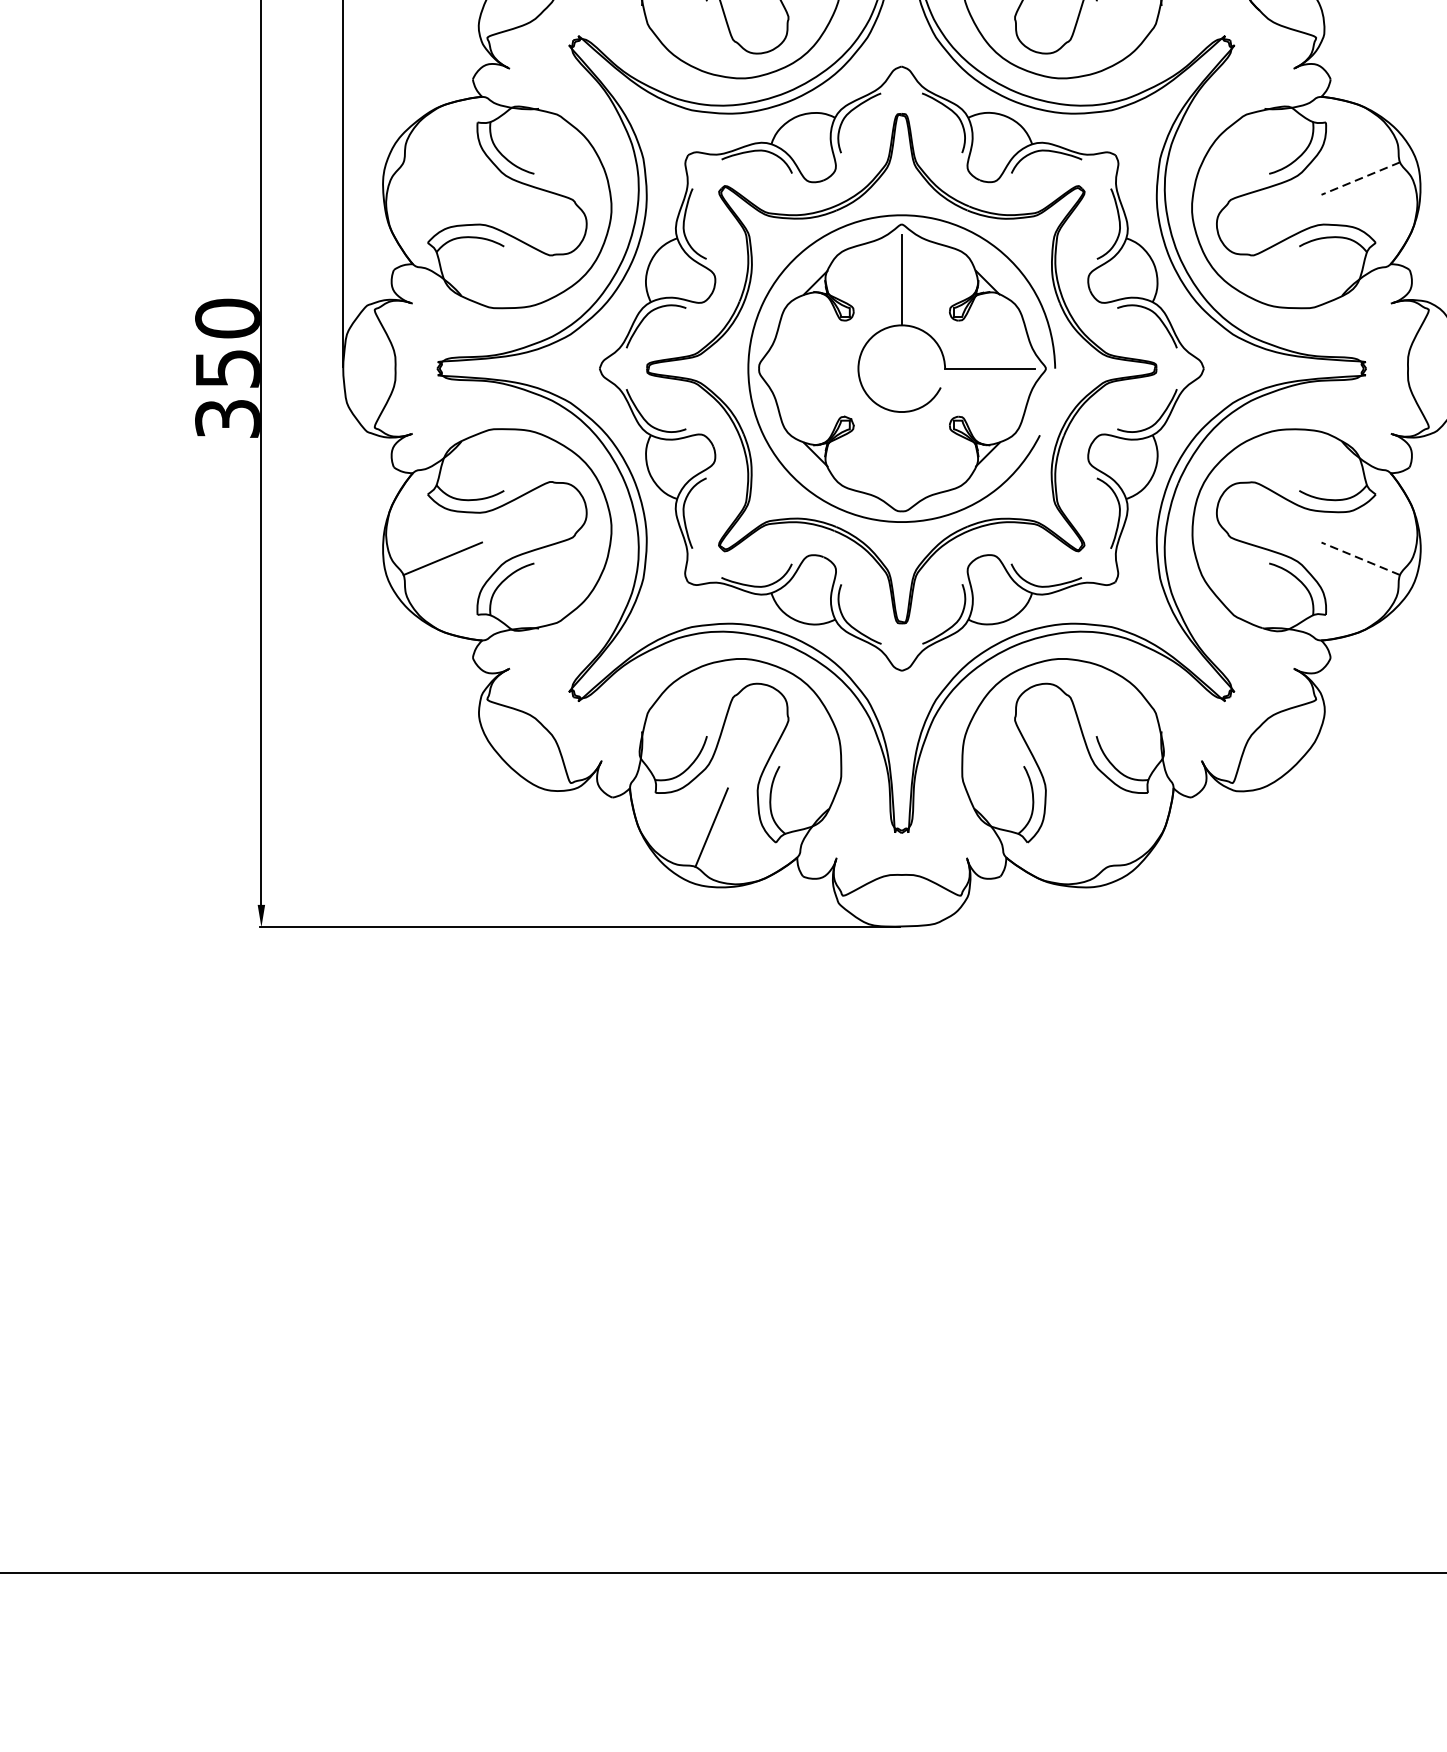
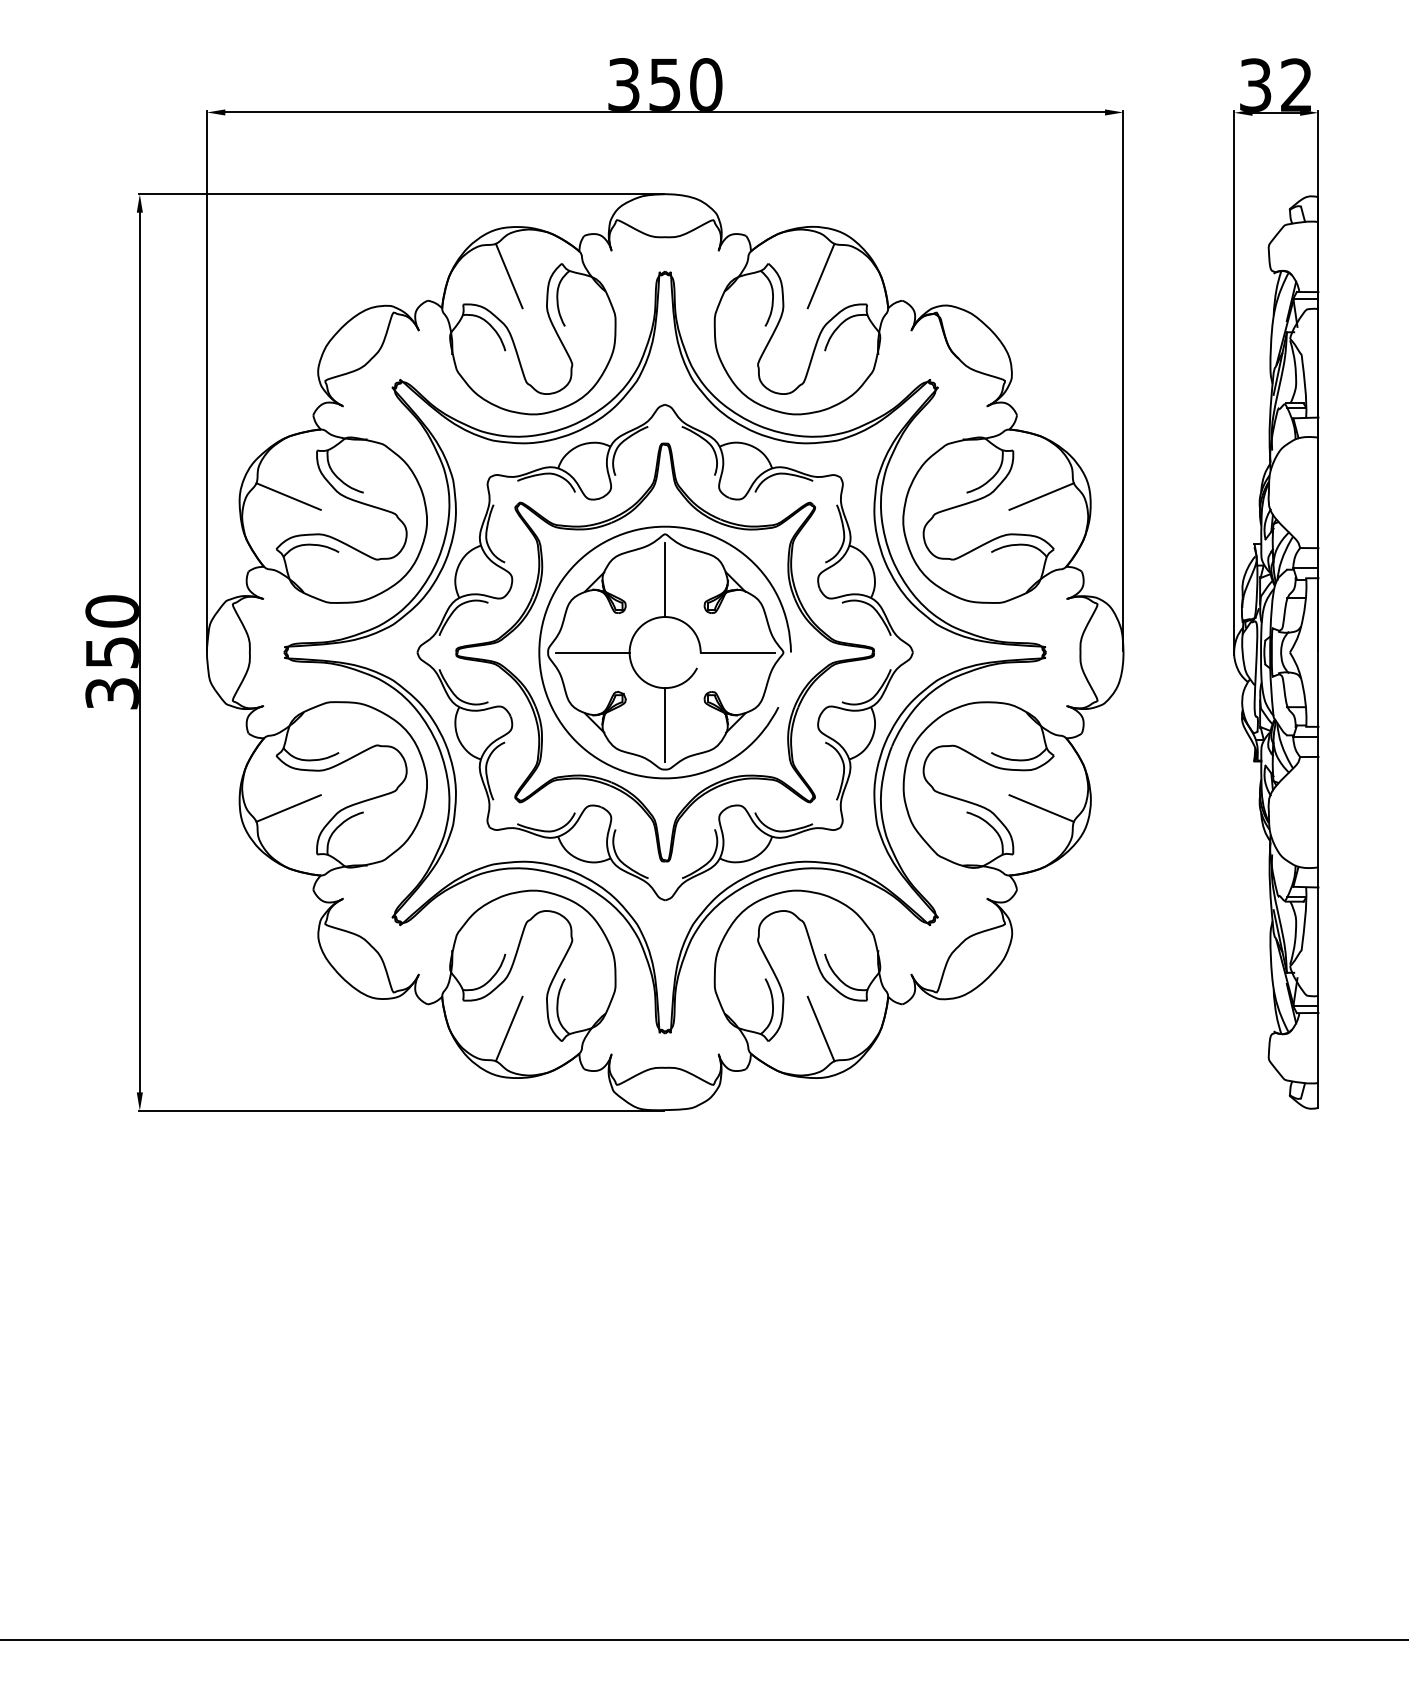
line: (442, 178) -> (288, 496), added
line: (1360, 178) -> (1041, 496), dashed -> solid
line: (813, 368) -> (592, 652), added
line: (902, 457) -> (665, 725), added
line: (1360, 558) -> (1041, 808), dashed -> solid
line: (1091, 826) -> (820, 1028), added

